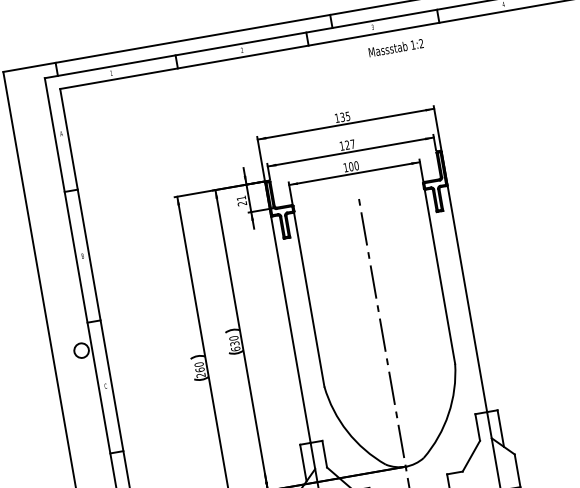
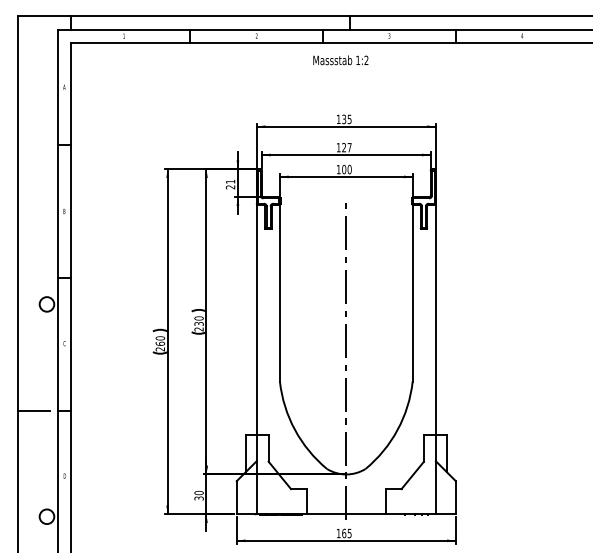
text: (395, 48) -> (340, 60), moved
text: (235, 349) -> (198, 329), 630 -> 230
line: (86, 457) -> (33, 410), added

